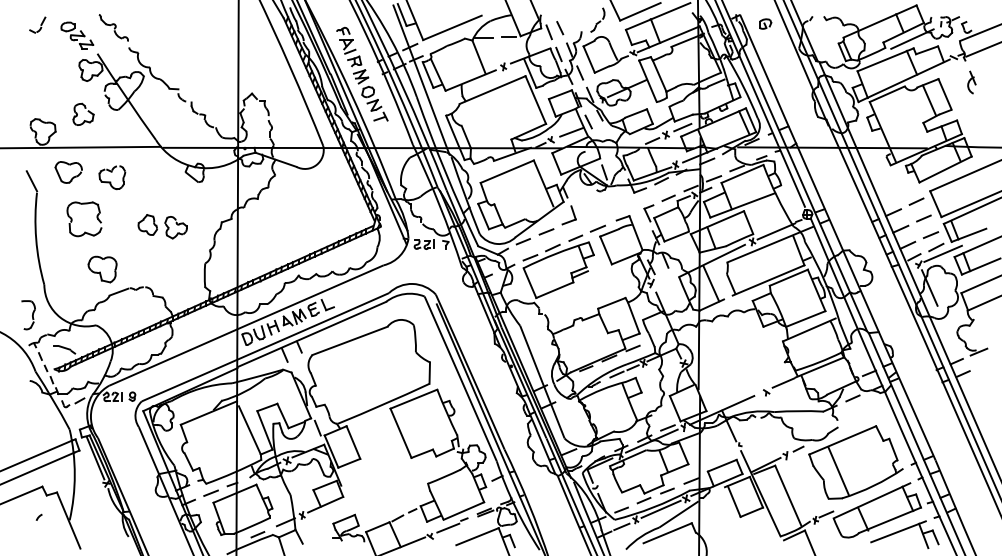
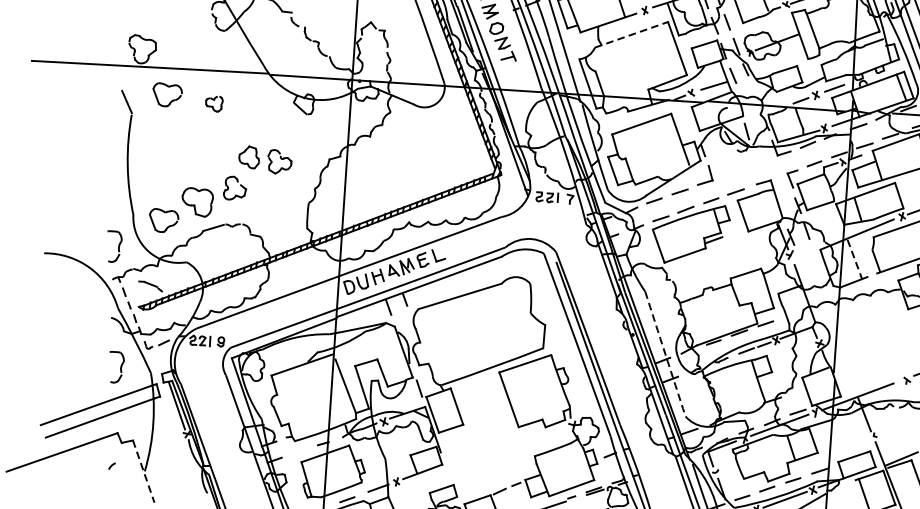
line: (492, 90) -> (631, 35), solid -> dashed
part: (83, 113) -> (235, 187), moved
part: (112, 177) -> (214, 103), size x0.6
part: (72, 219) -> (168, 146), removed
line: (711, 284) -> (854, 259), solid -> dashed
part: (72, 288) -> (163, 220), added
arc: (542, 382) -> (665, 354), solid -> dashed
part: (37, 426) -> (116, 367), added
line: (210, 492) -> (298, 450), removed
line: (68, 521) -> (143, 472), solid -> dashed

